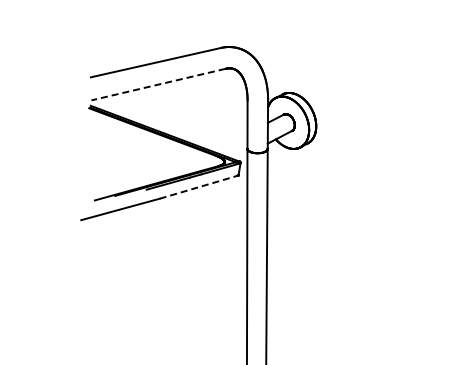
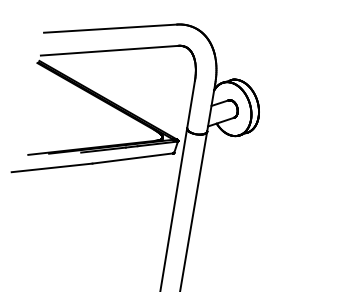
line: (158, 84) -> (109, 50), dashed -> solid
line: (198, 187) -> (132, 158), dashed -> solid

